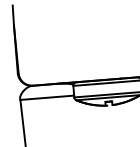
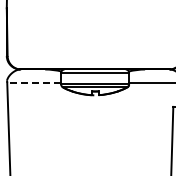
line: (47, 97) -> (34, 82), solid -> dashed

